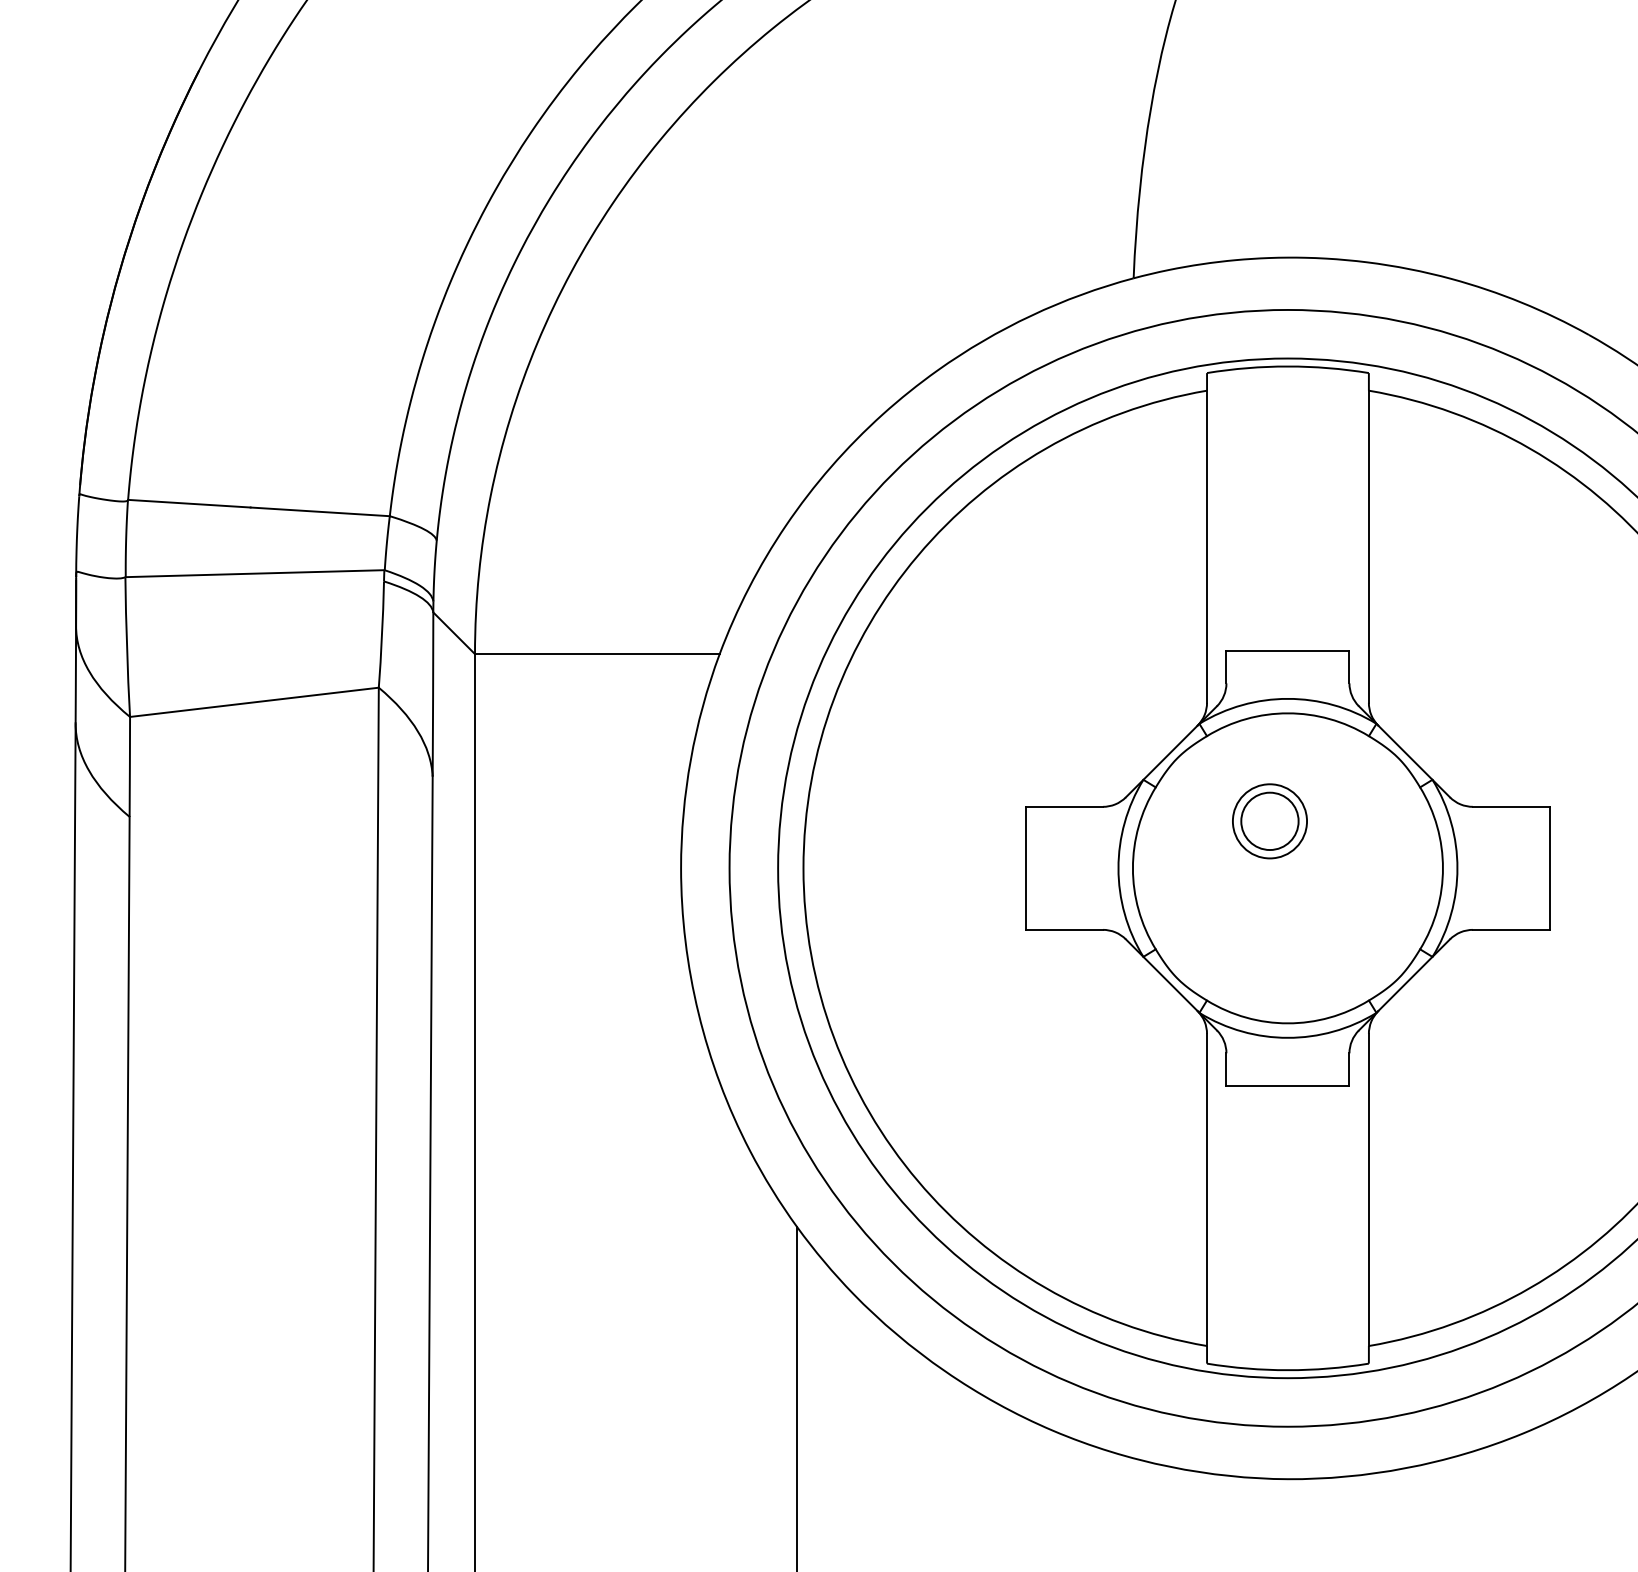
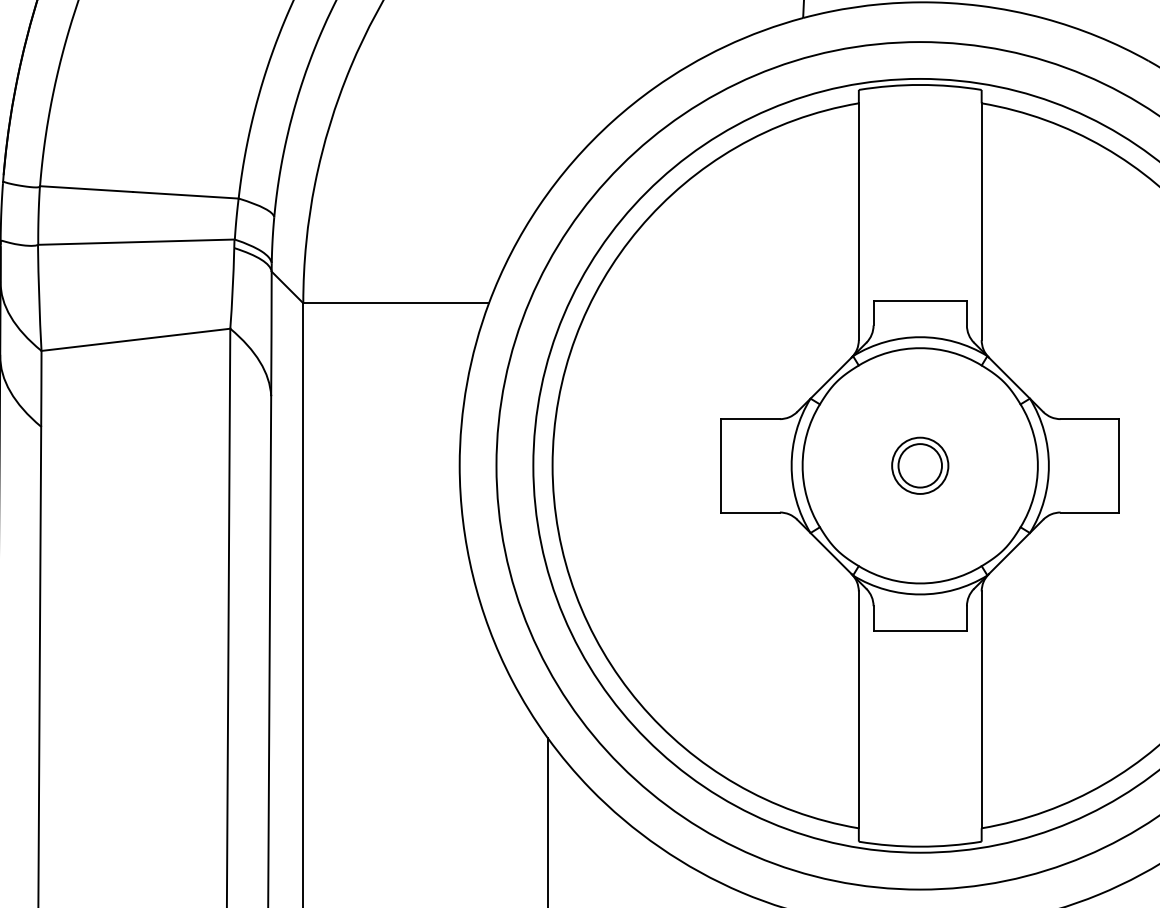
part: (1269, 821) -> (919, 465), moved

